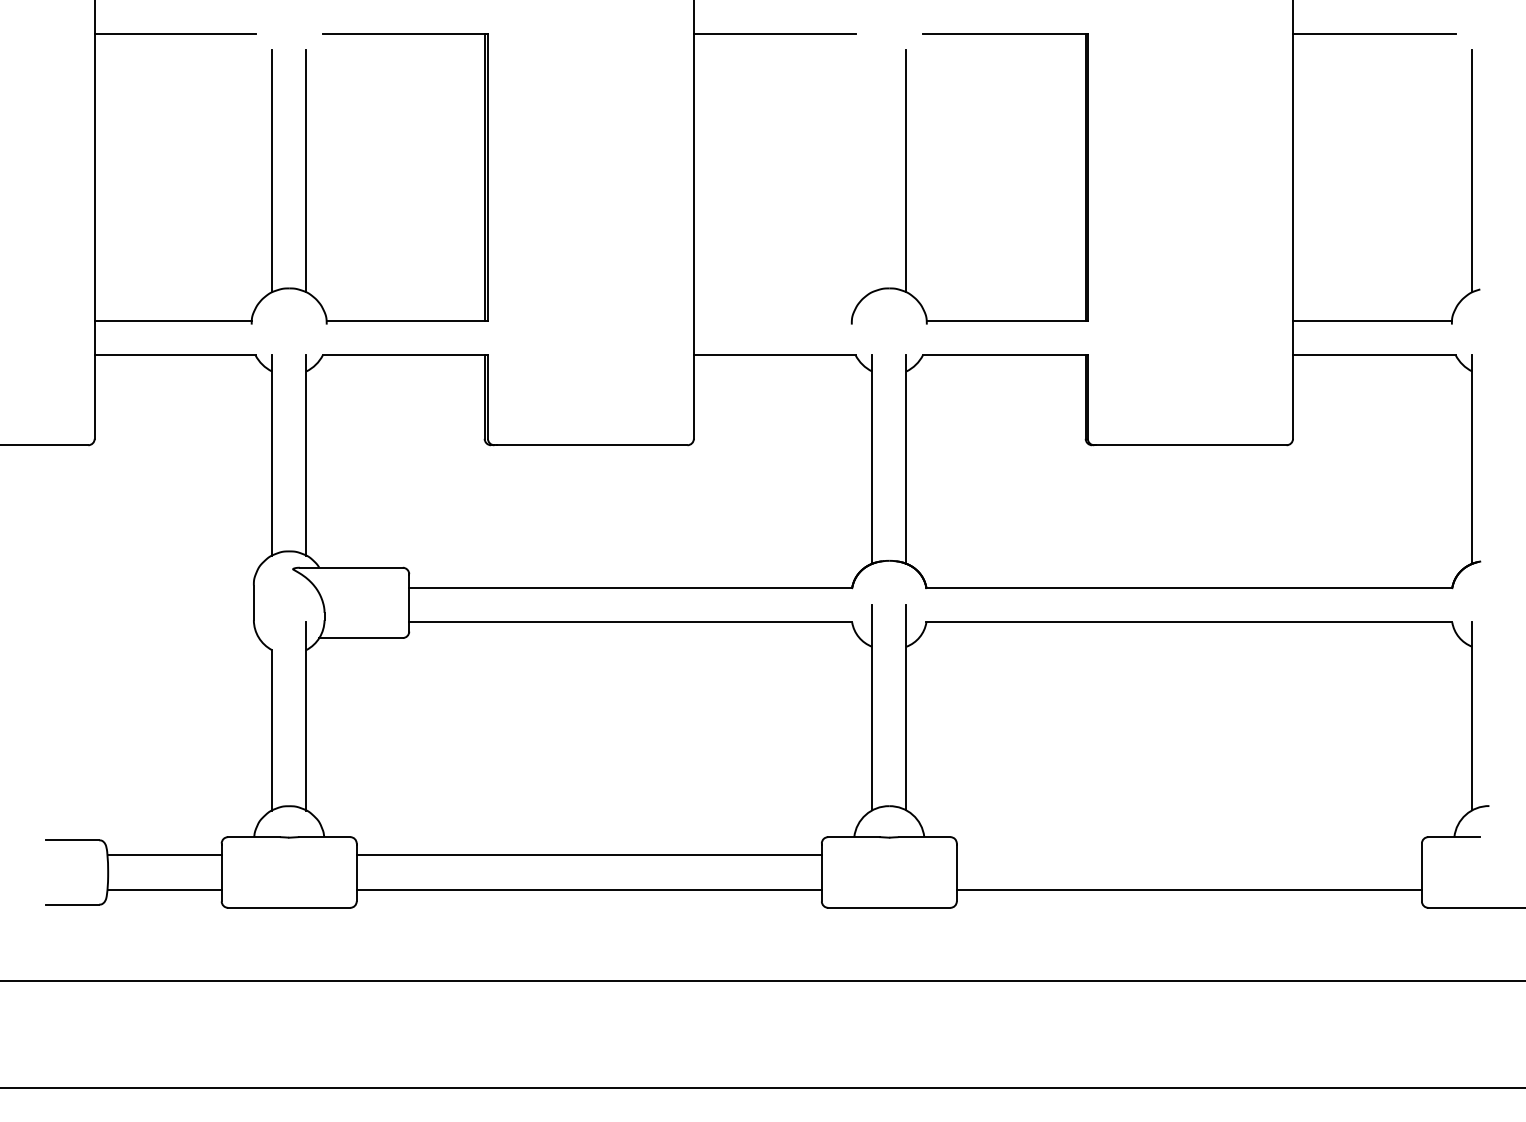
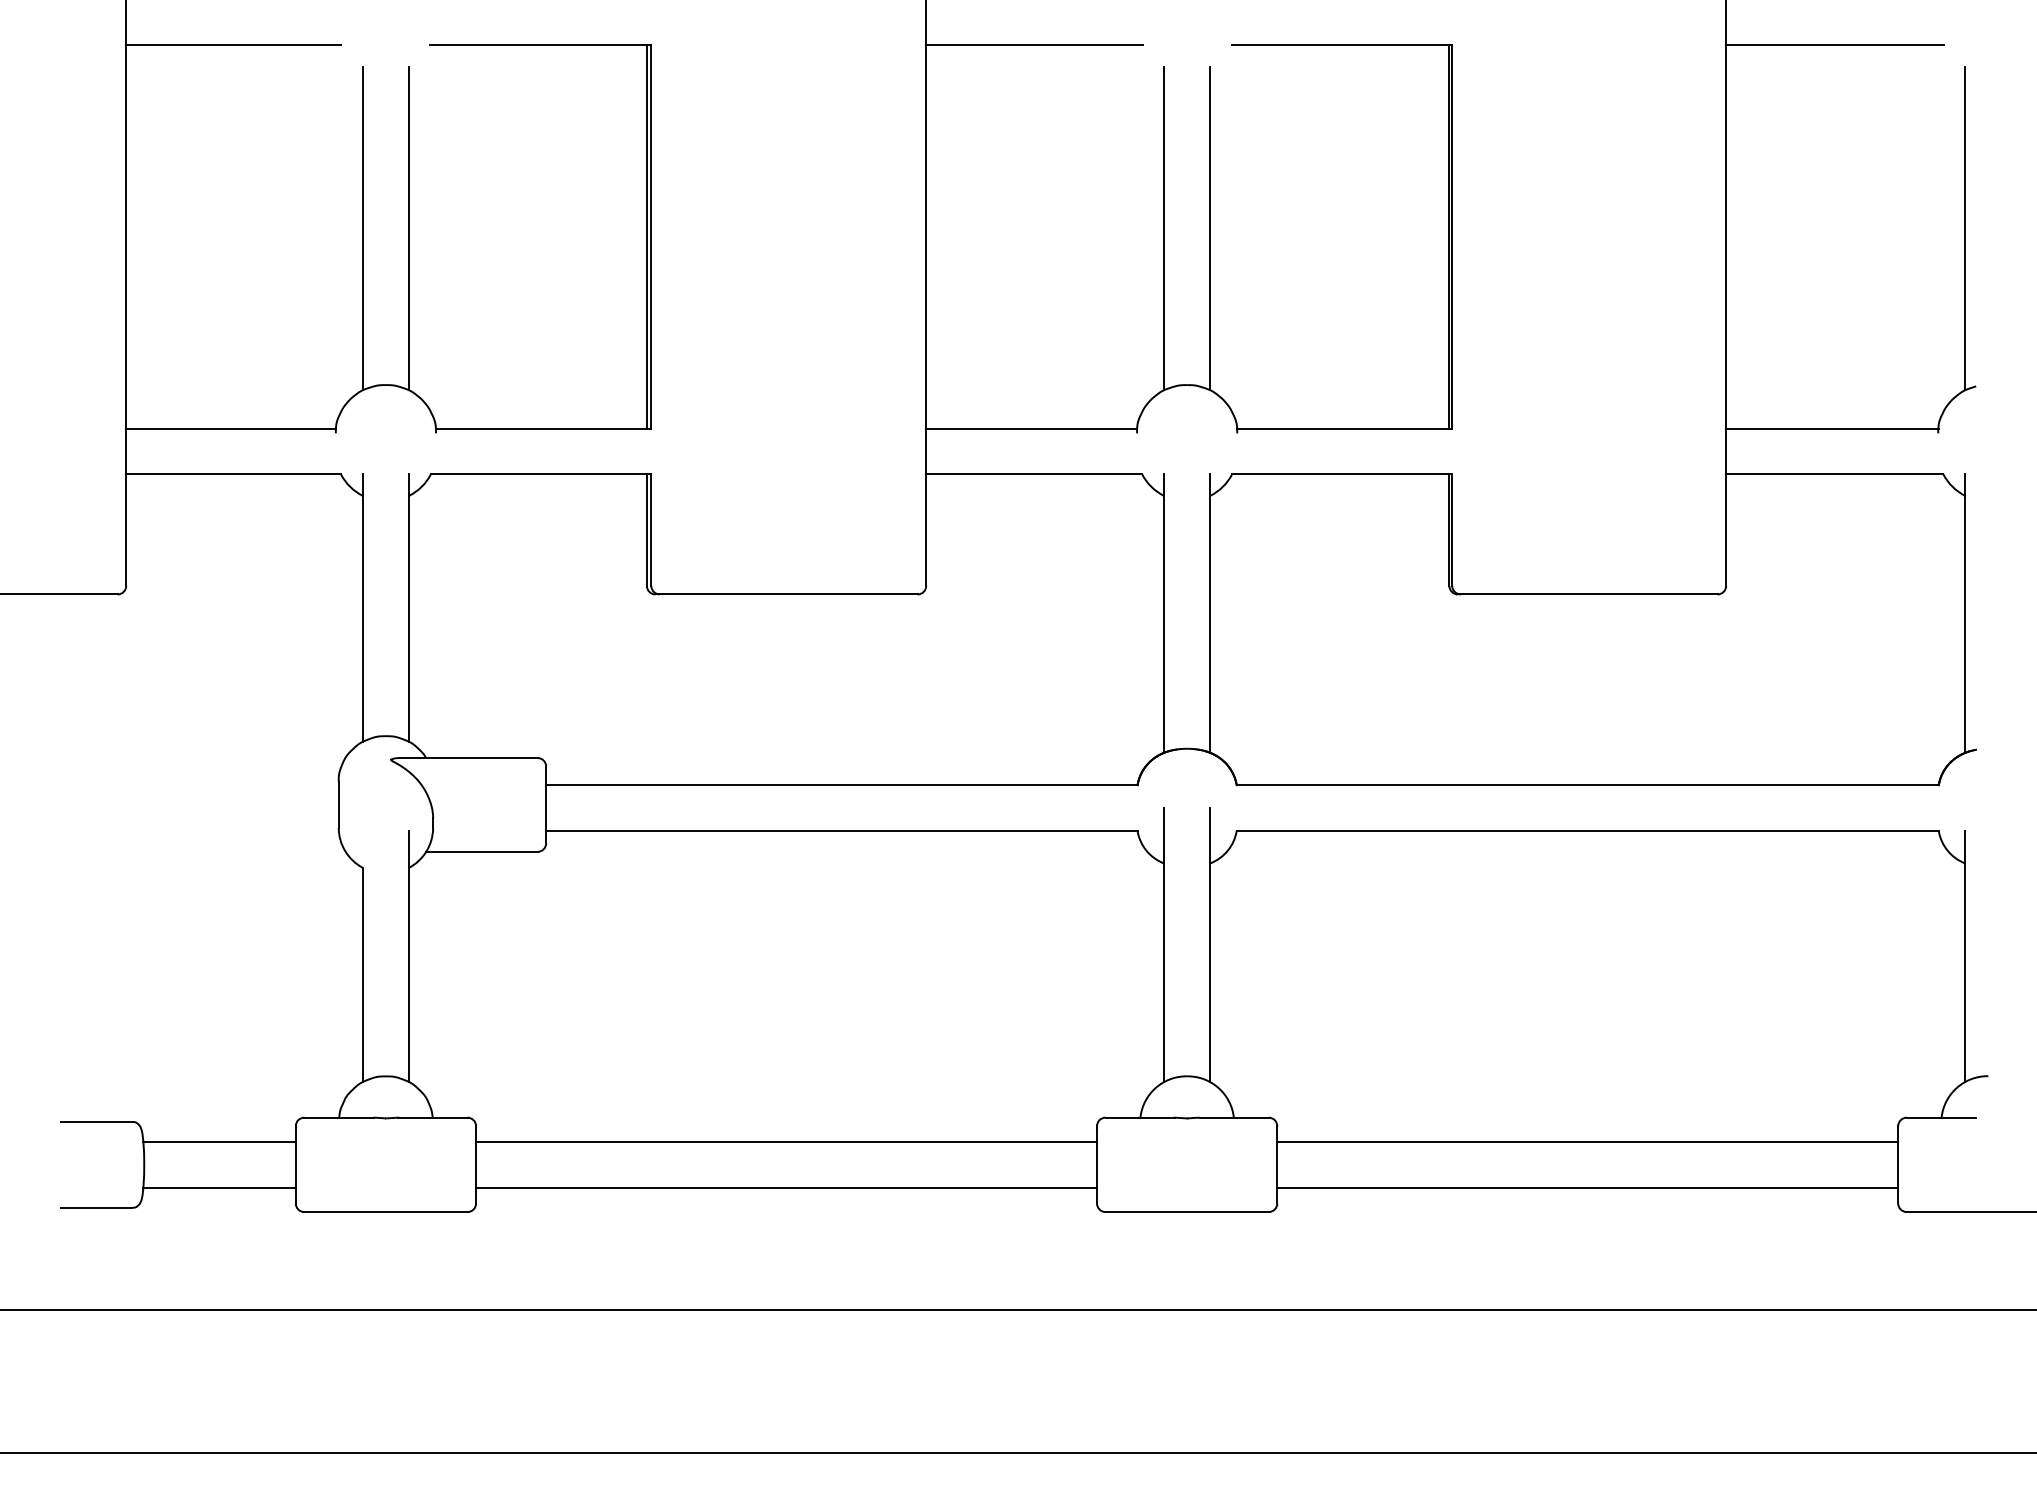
line: (872, 171) -> (1164, 228), added
line: (772, 320) -> (1031, 428), added
line: (1189, 854) -> (1587, 1141), added

